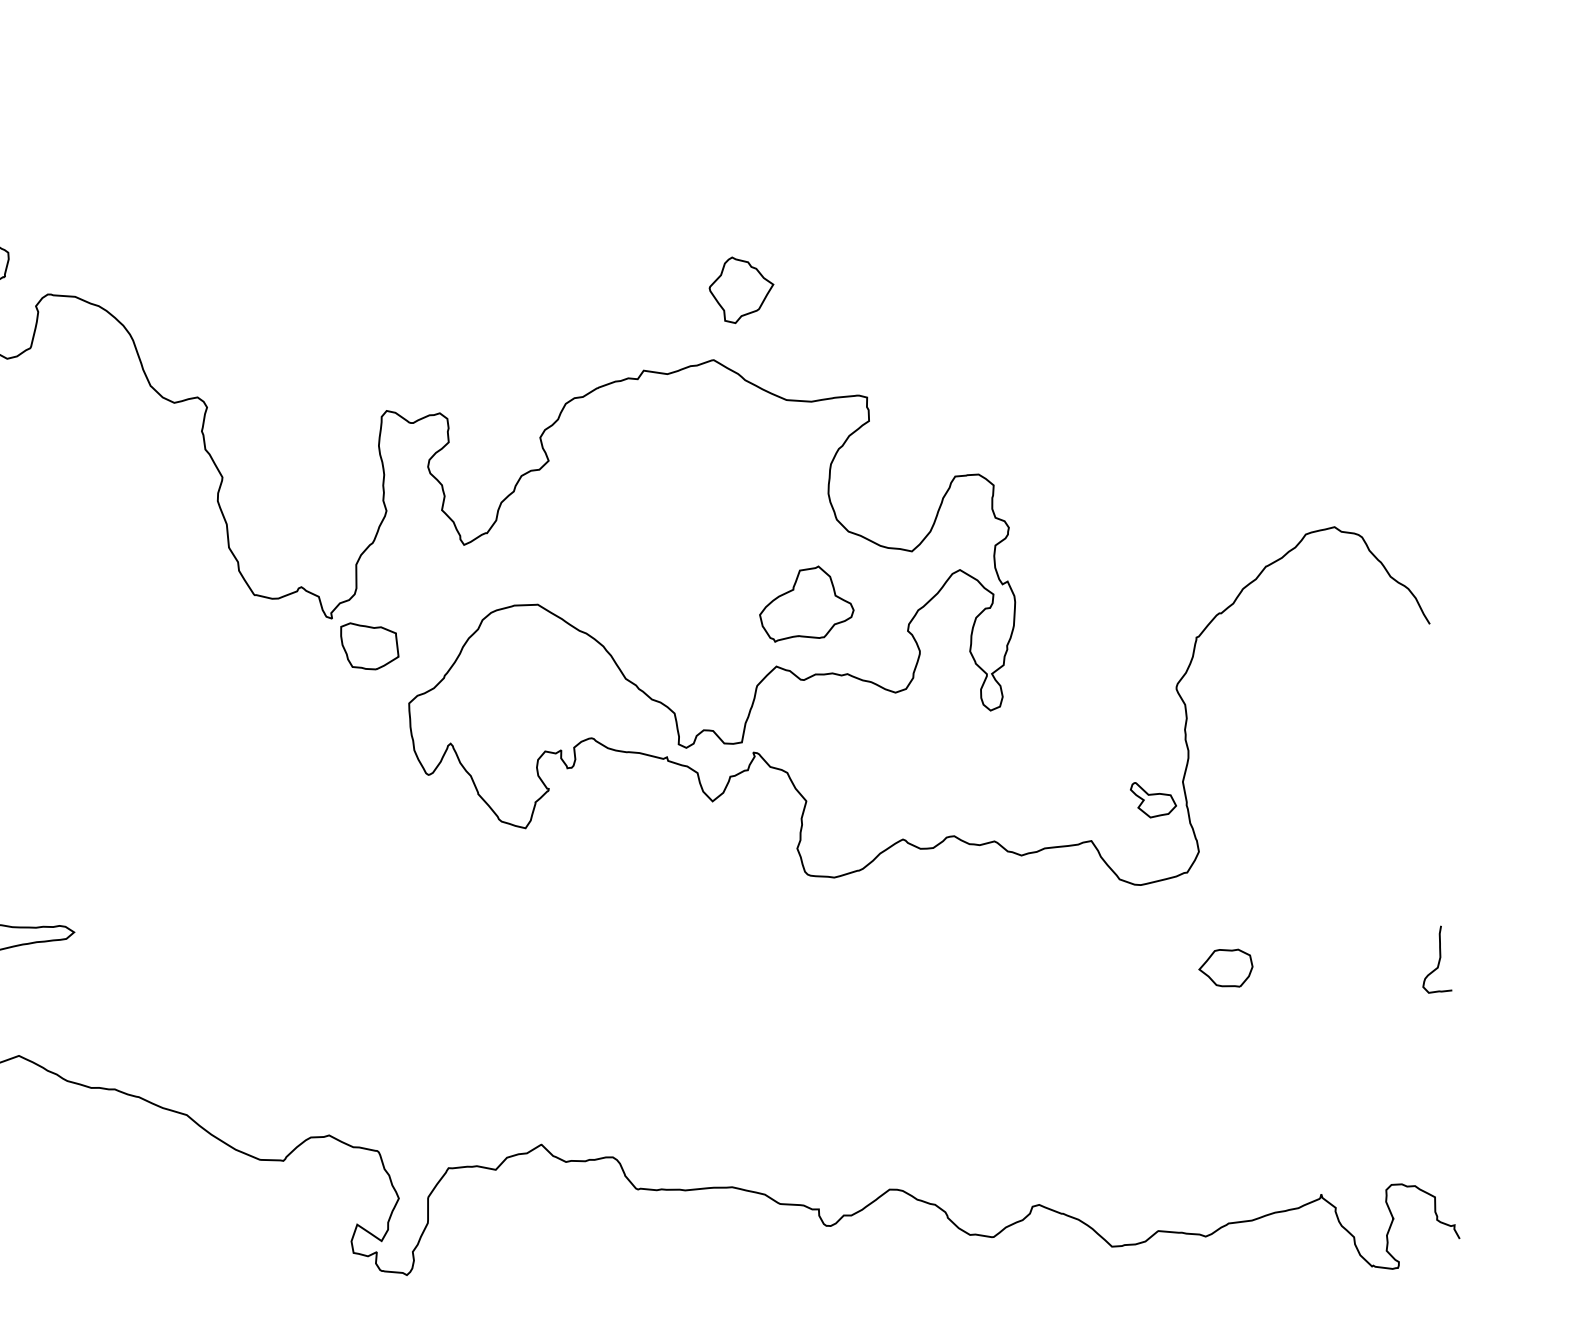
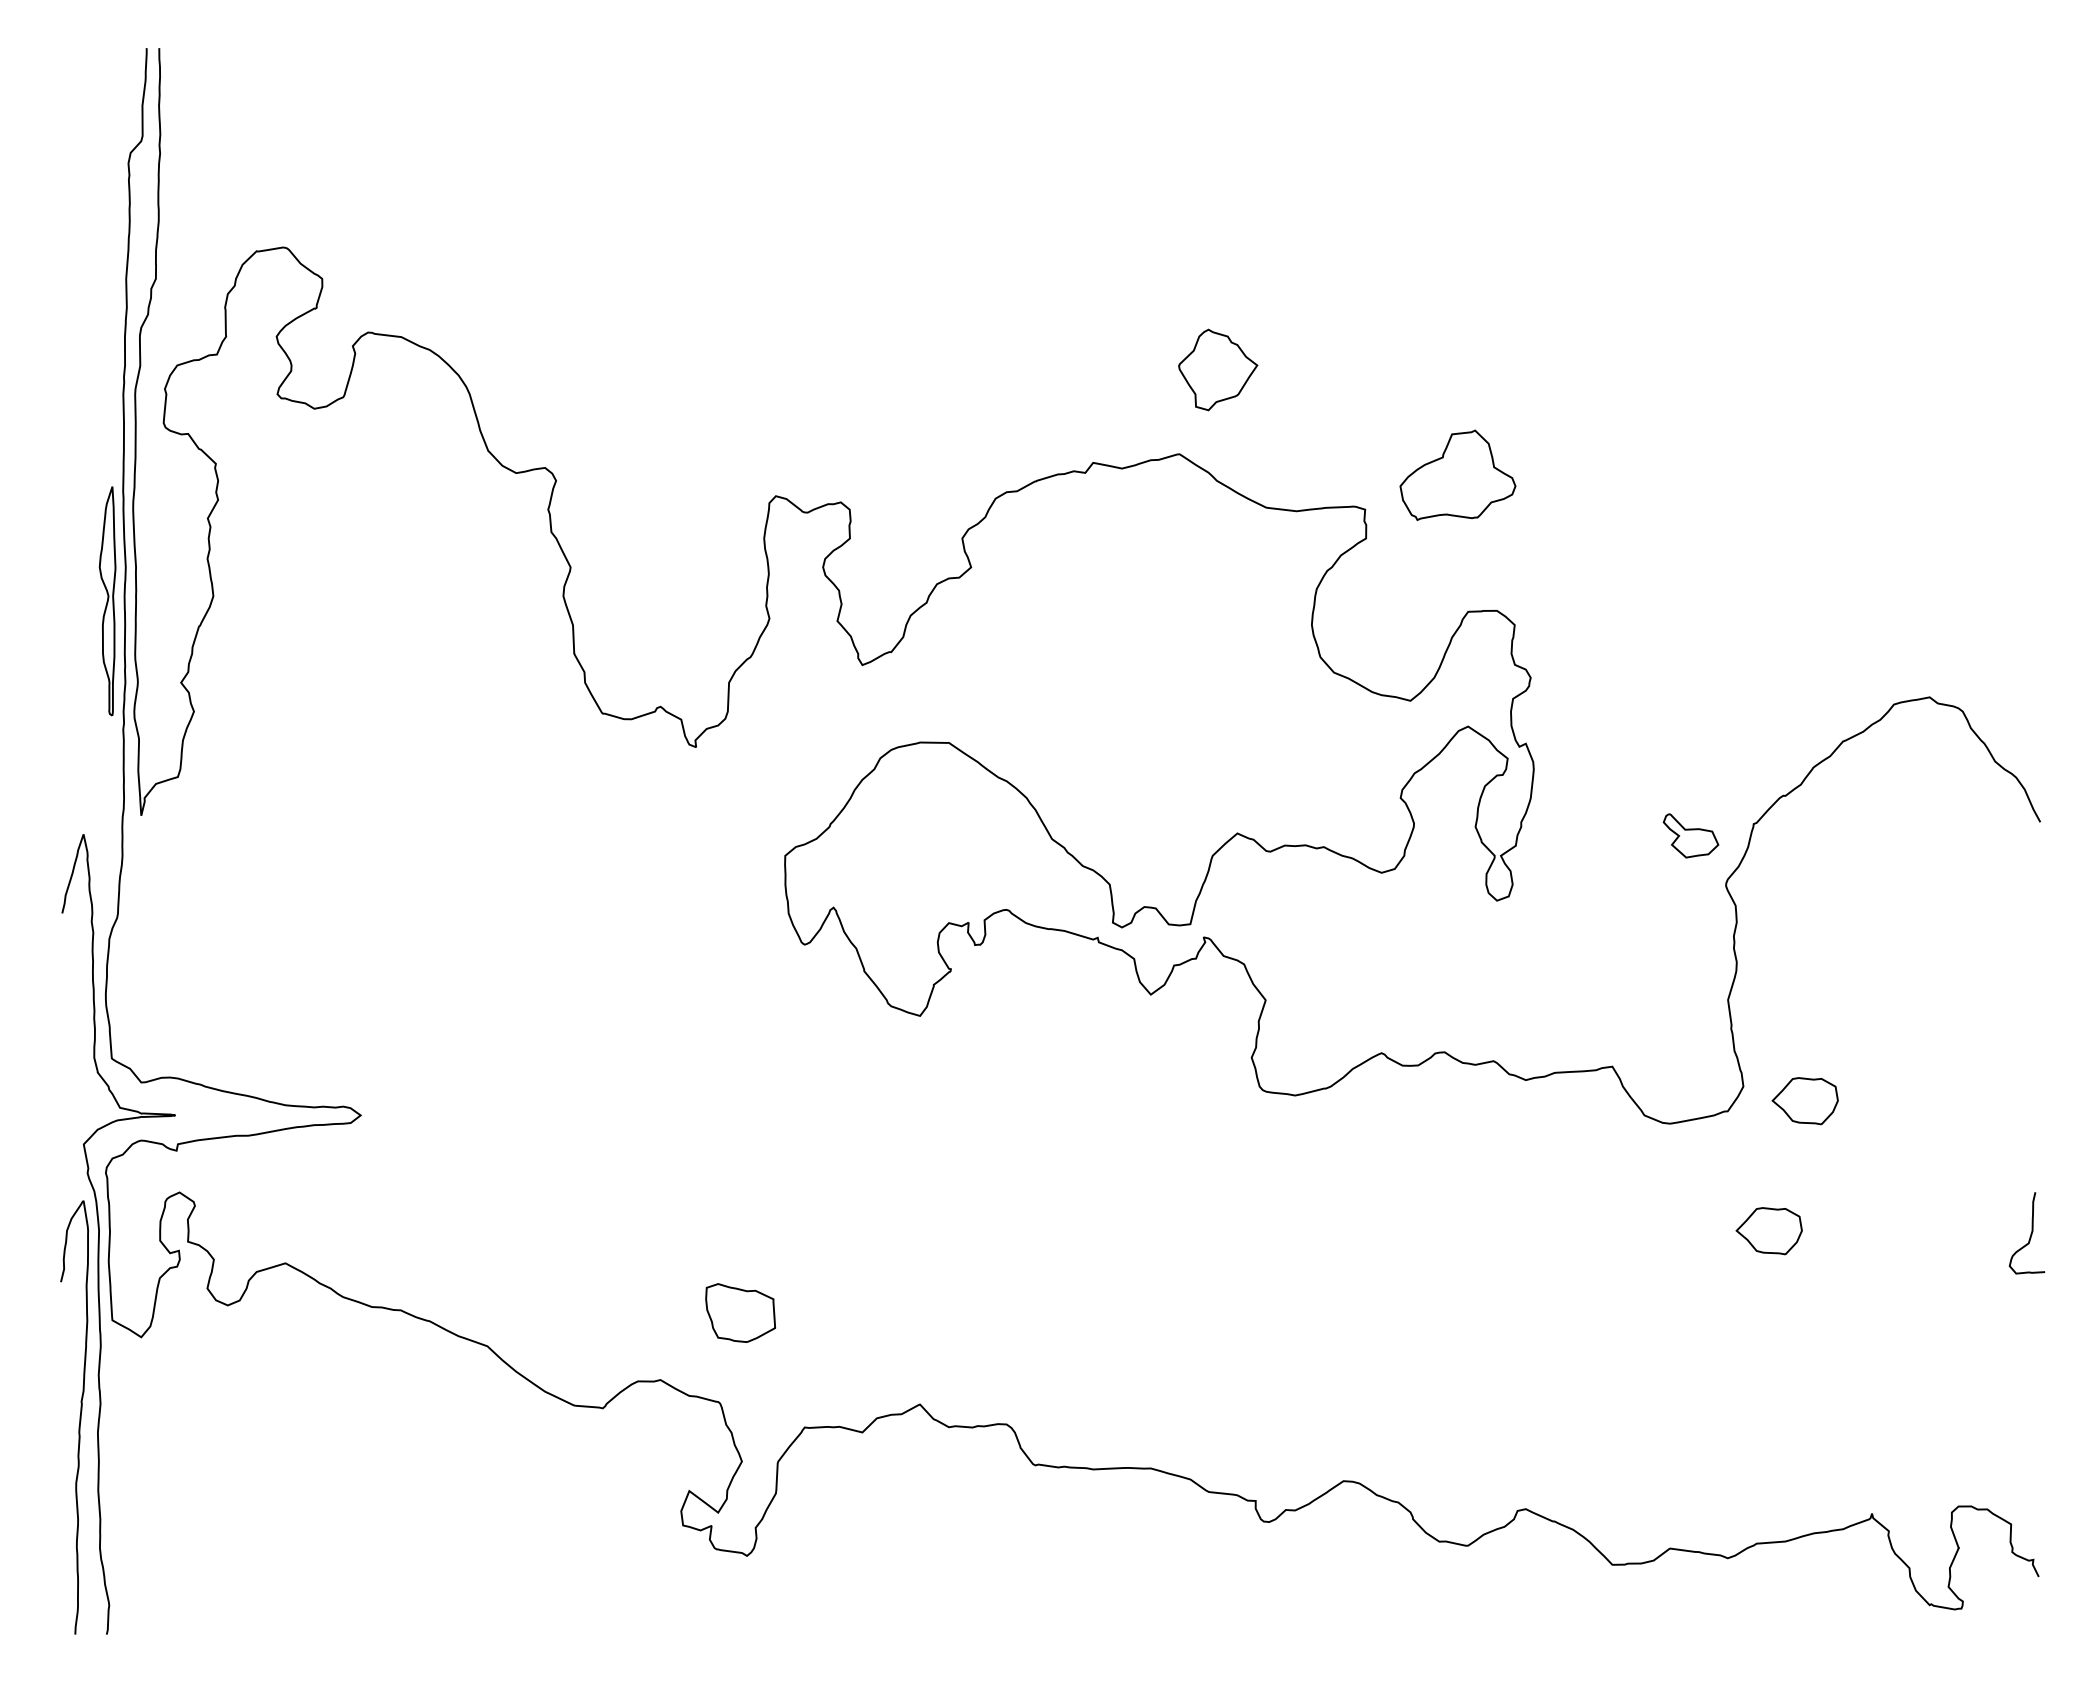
part: (805, 603) -> (1457, 474), moved
part: (369, 645) -> (740, 1312), moved
part: (1153, 799) -> (1690, 835), moved
part: (1249, 861) -> (1804, 1101), added

